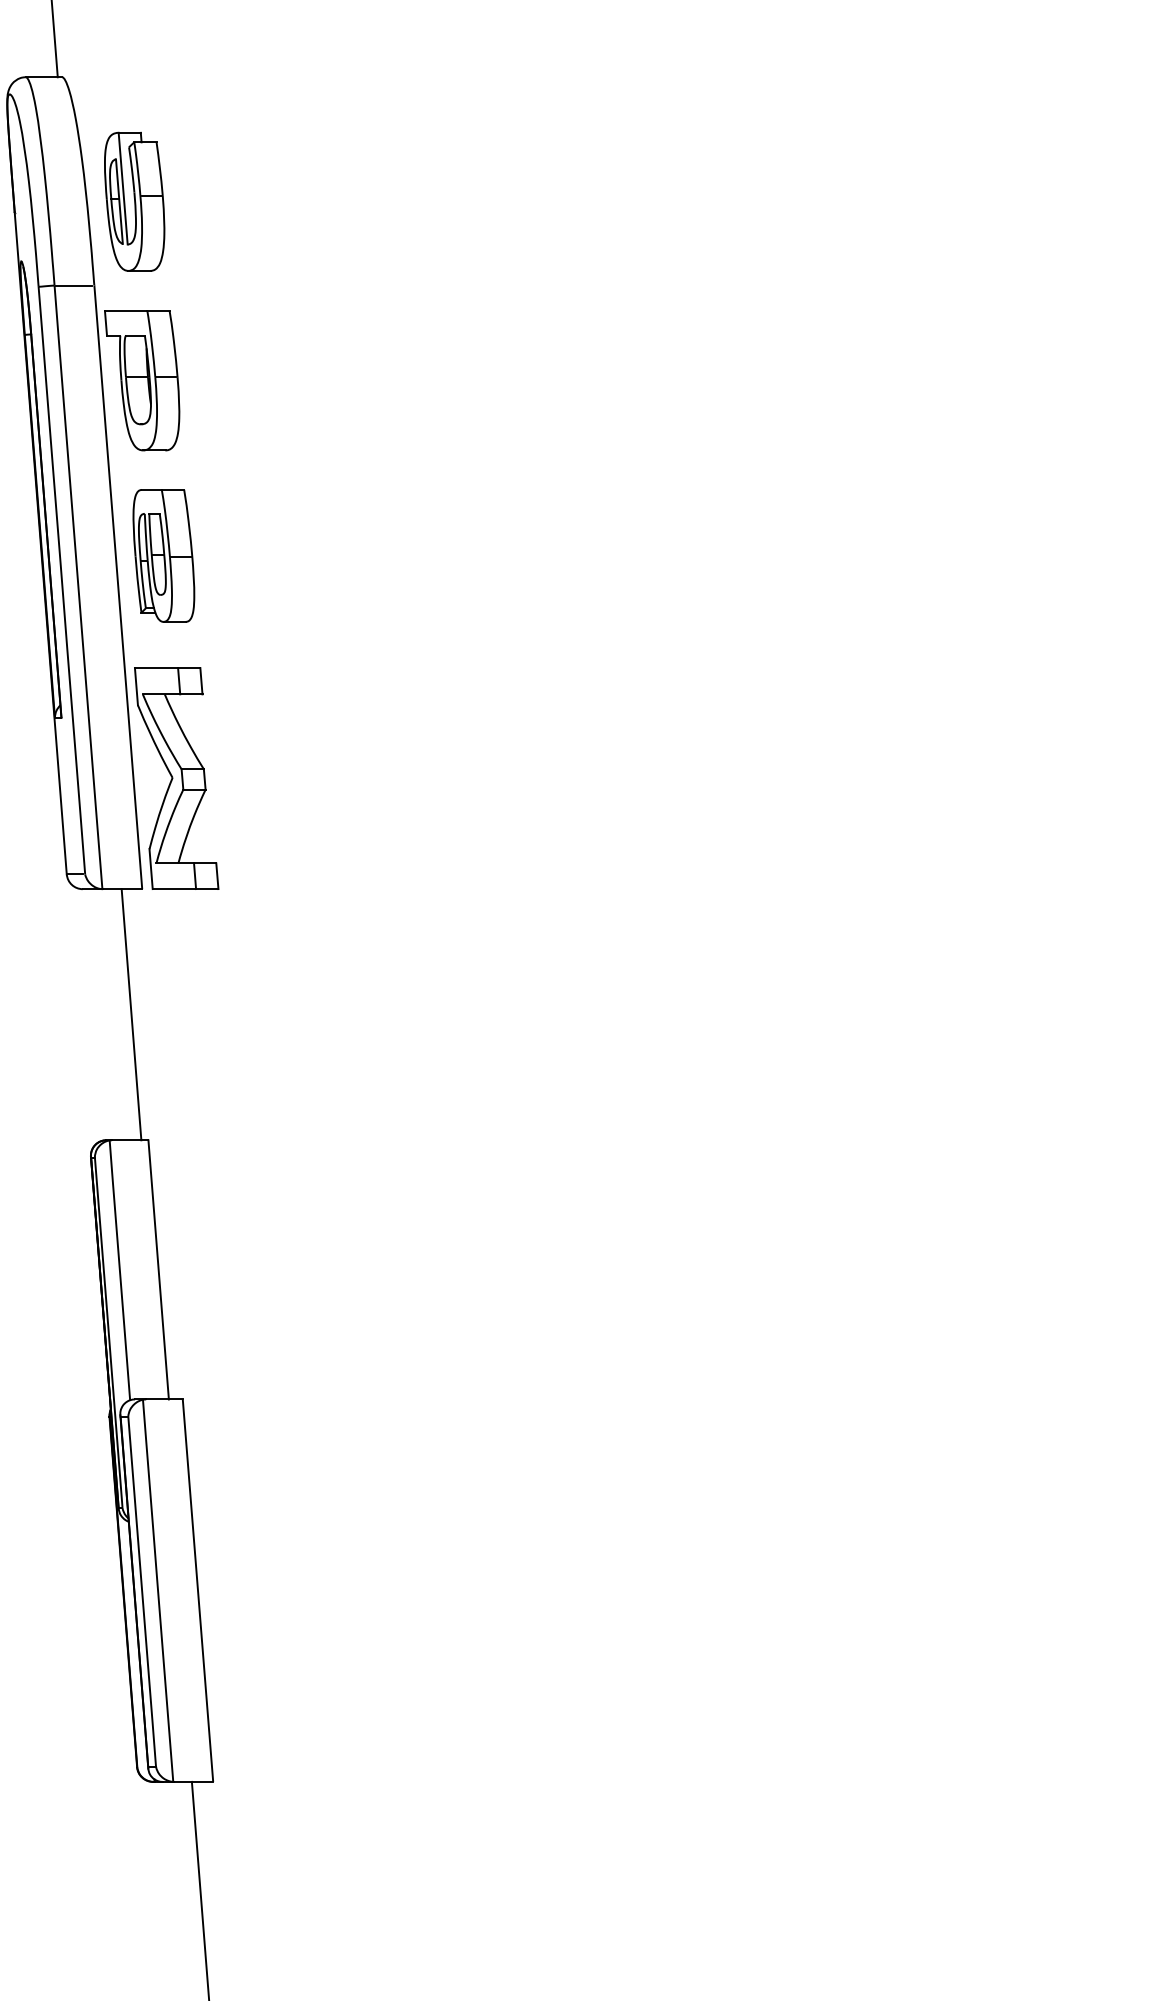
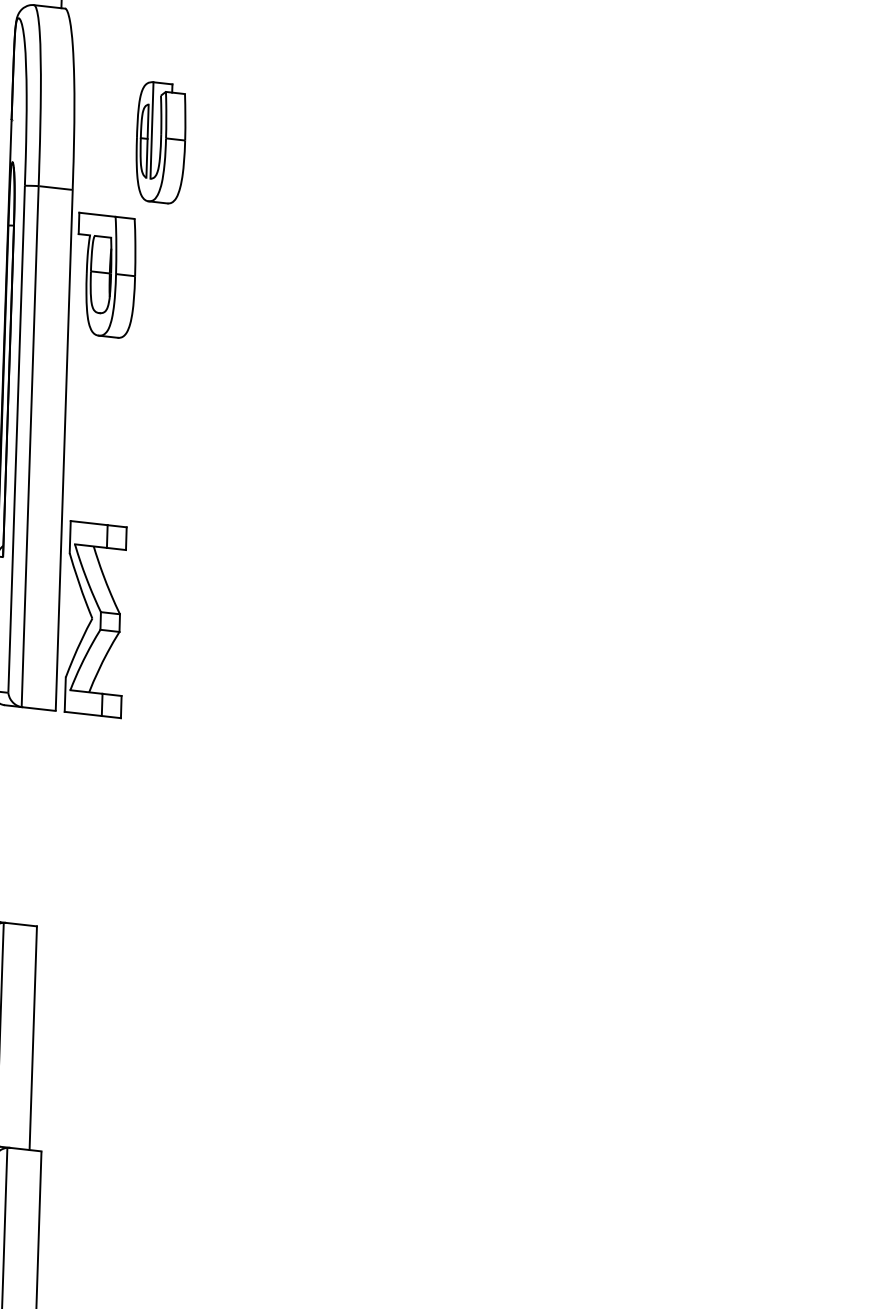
part: (134, 201) -> (160, 142), moved
part: (163, 555) -> (105, 427), removed
line: (131, 1014) -> (34, 817), removed

